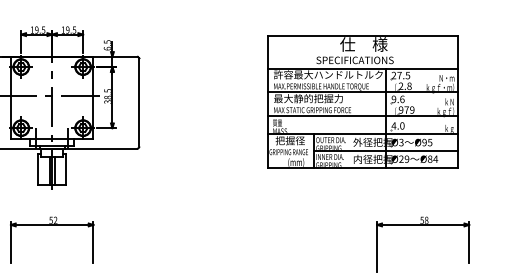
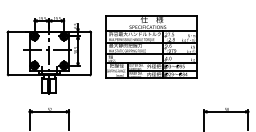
part: (362, 100) -> (151, 46), moved

